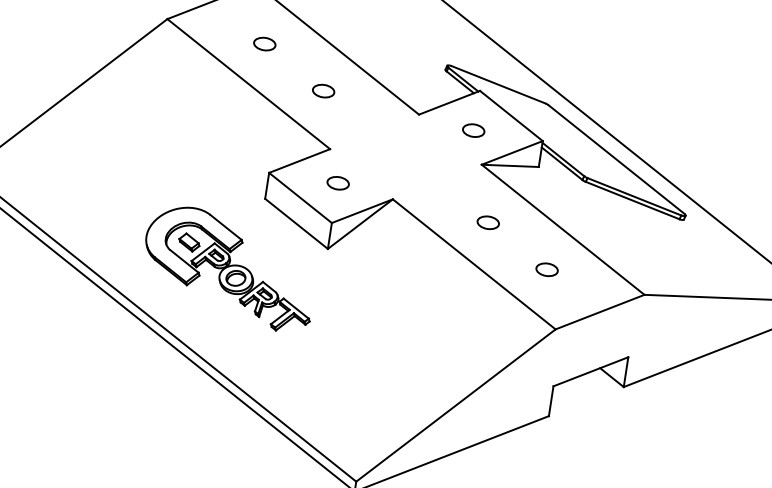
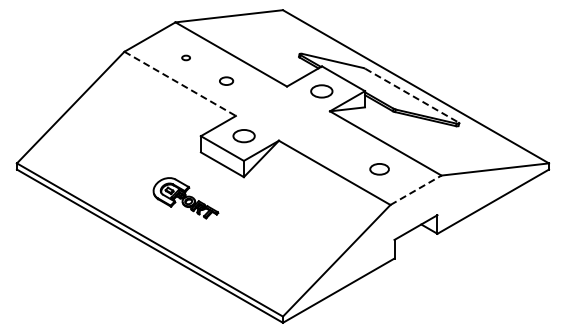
part: (263, 43) -> (185, 57), size x0.6
line: (249, 85) -> (180, 84), solid -> dashed
part: (473, 129) -> (321, 90), size x1.6
line: (616, 159) -> (411, 95), solid -> dashed
part: (337, 182) -> (243, 135), size x1.6
part: (486, 221) -> (338, 145), removed
part: (229, 267) -> (185, 197), size x0.6
part: (546, 269) -> (379, 169), size x1.4
line: (600, 312) -> (416, 190), solid -> dashed

